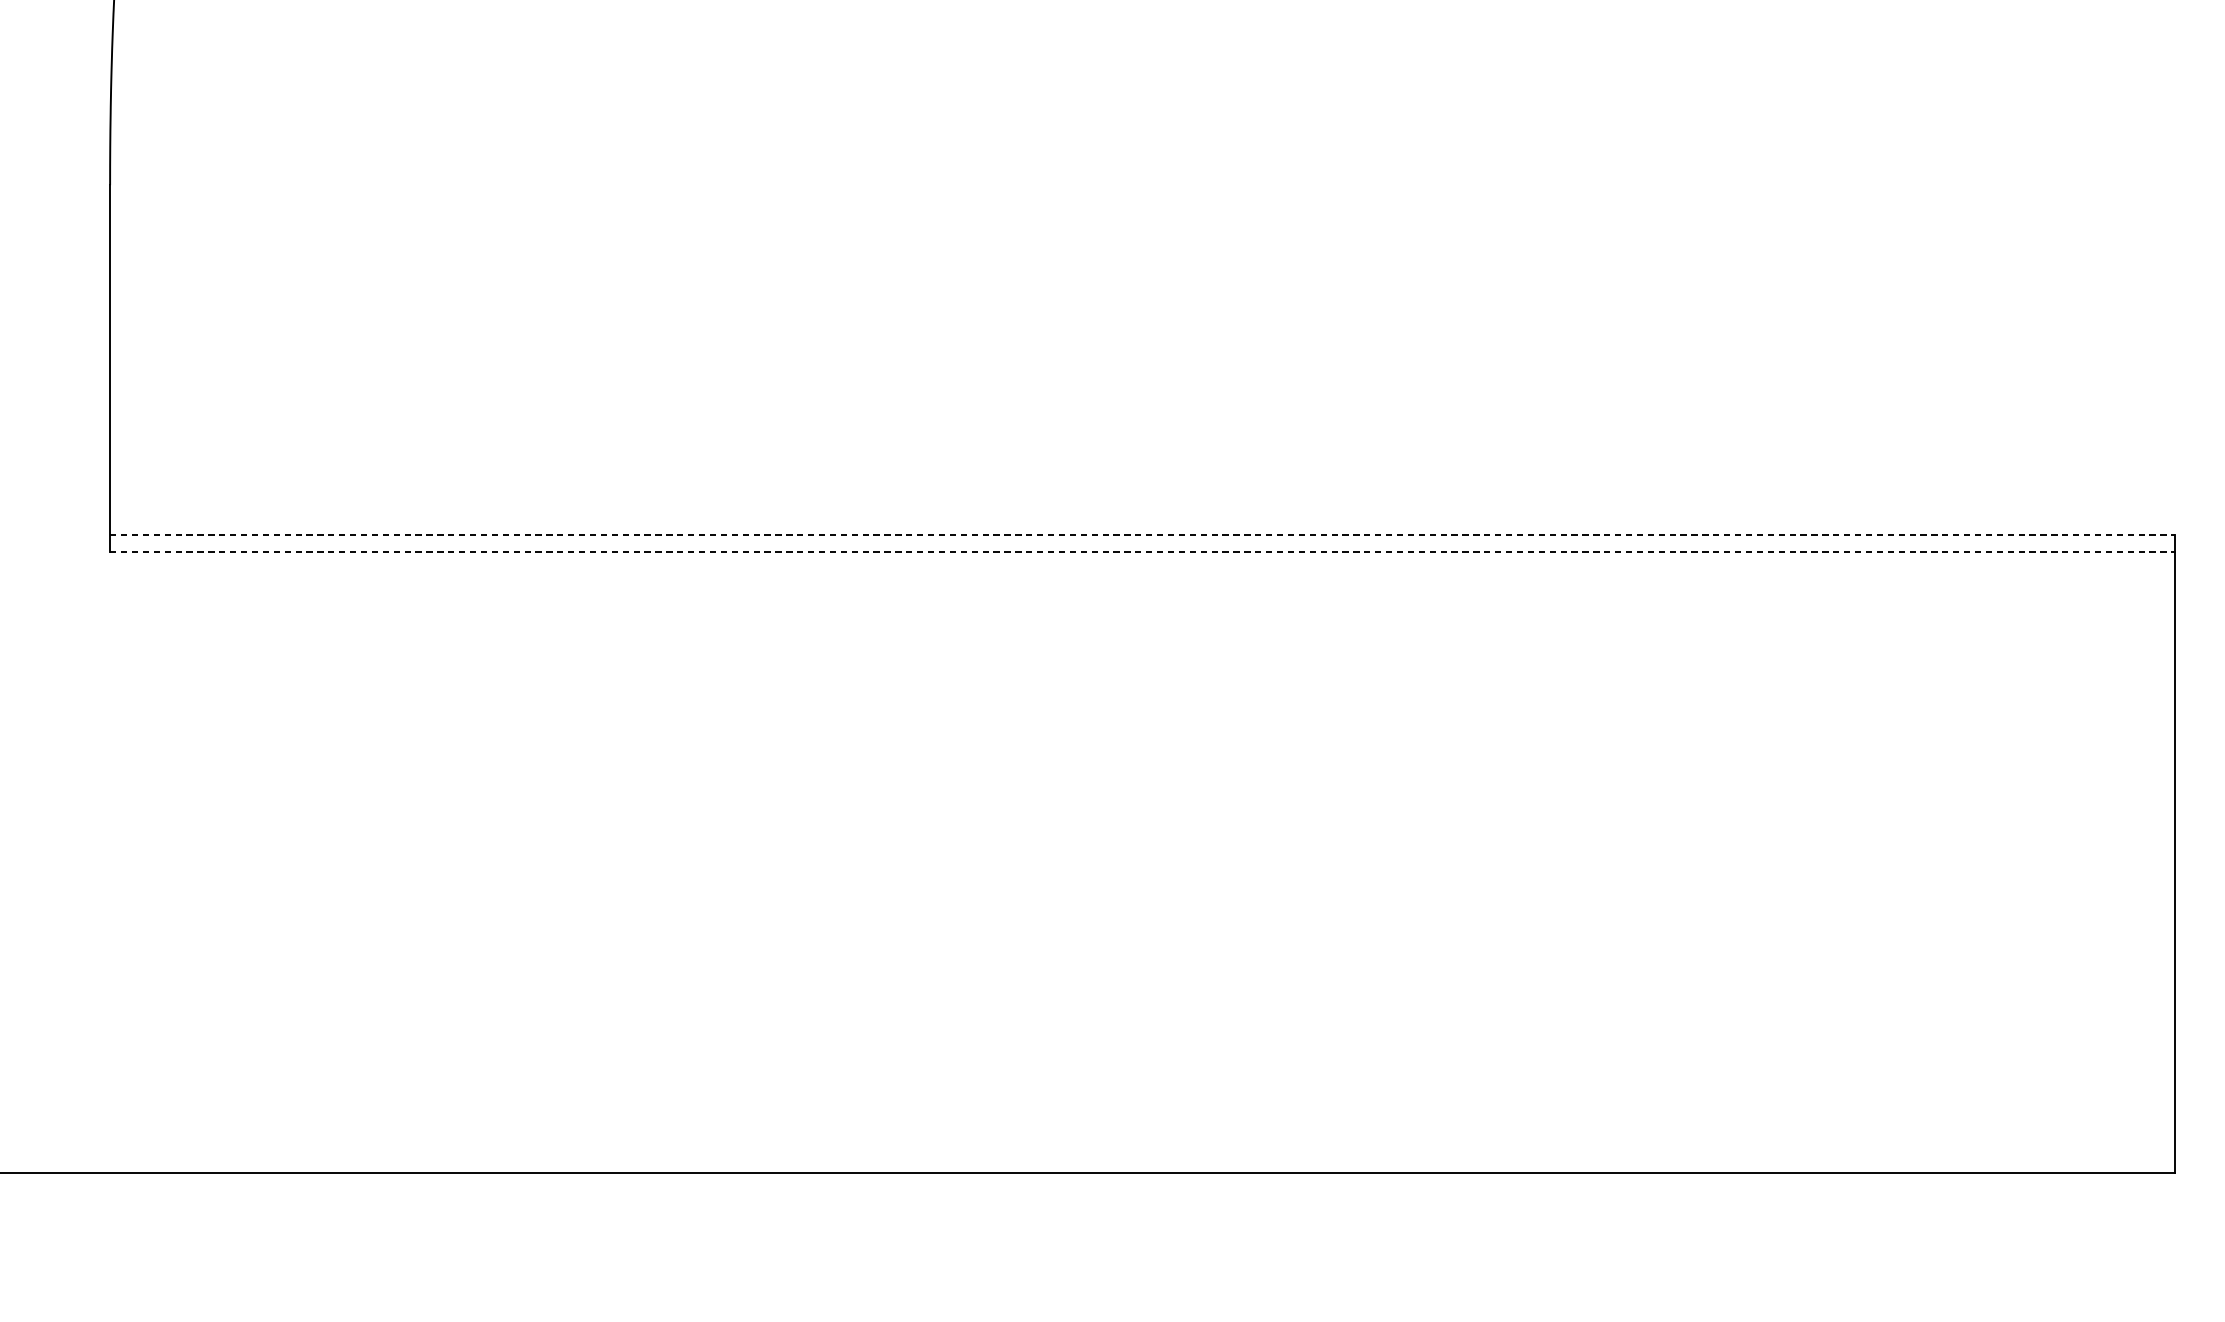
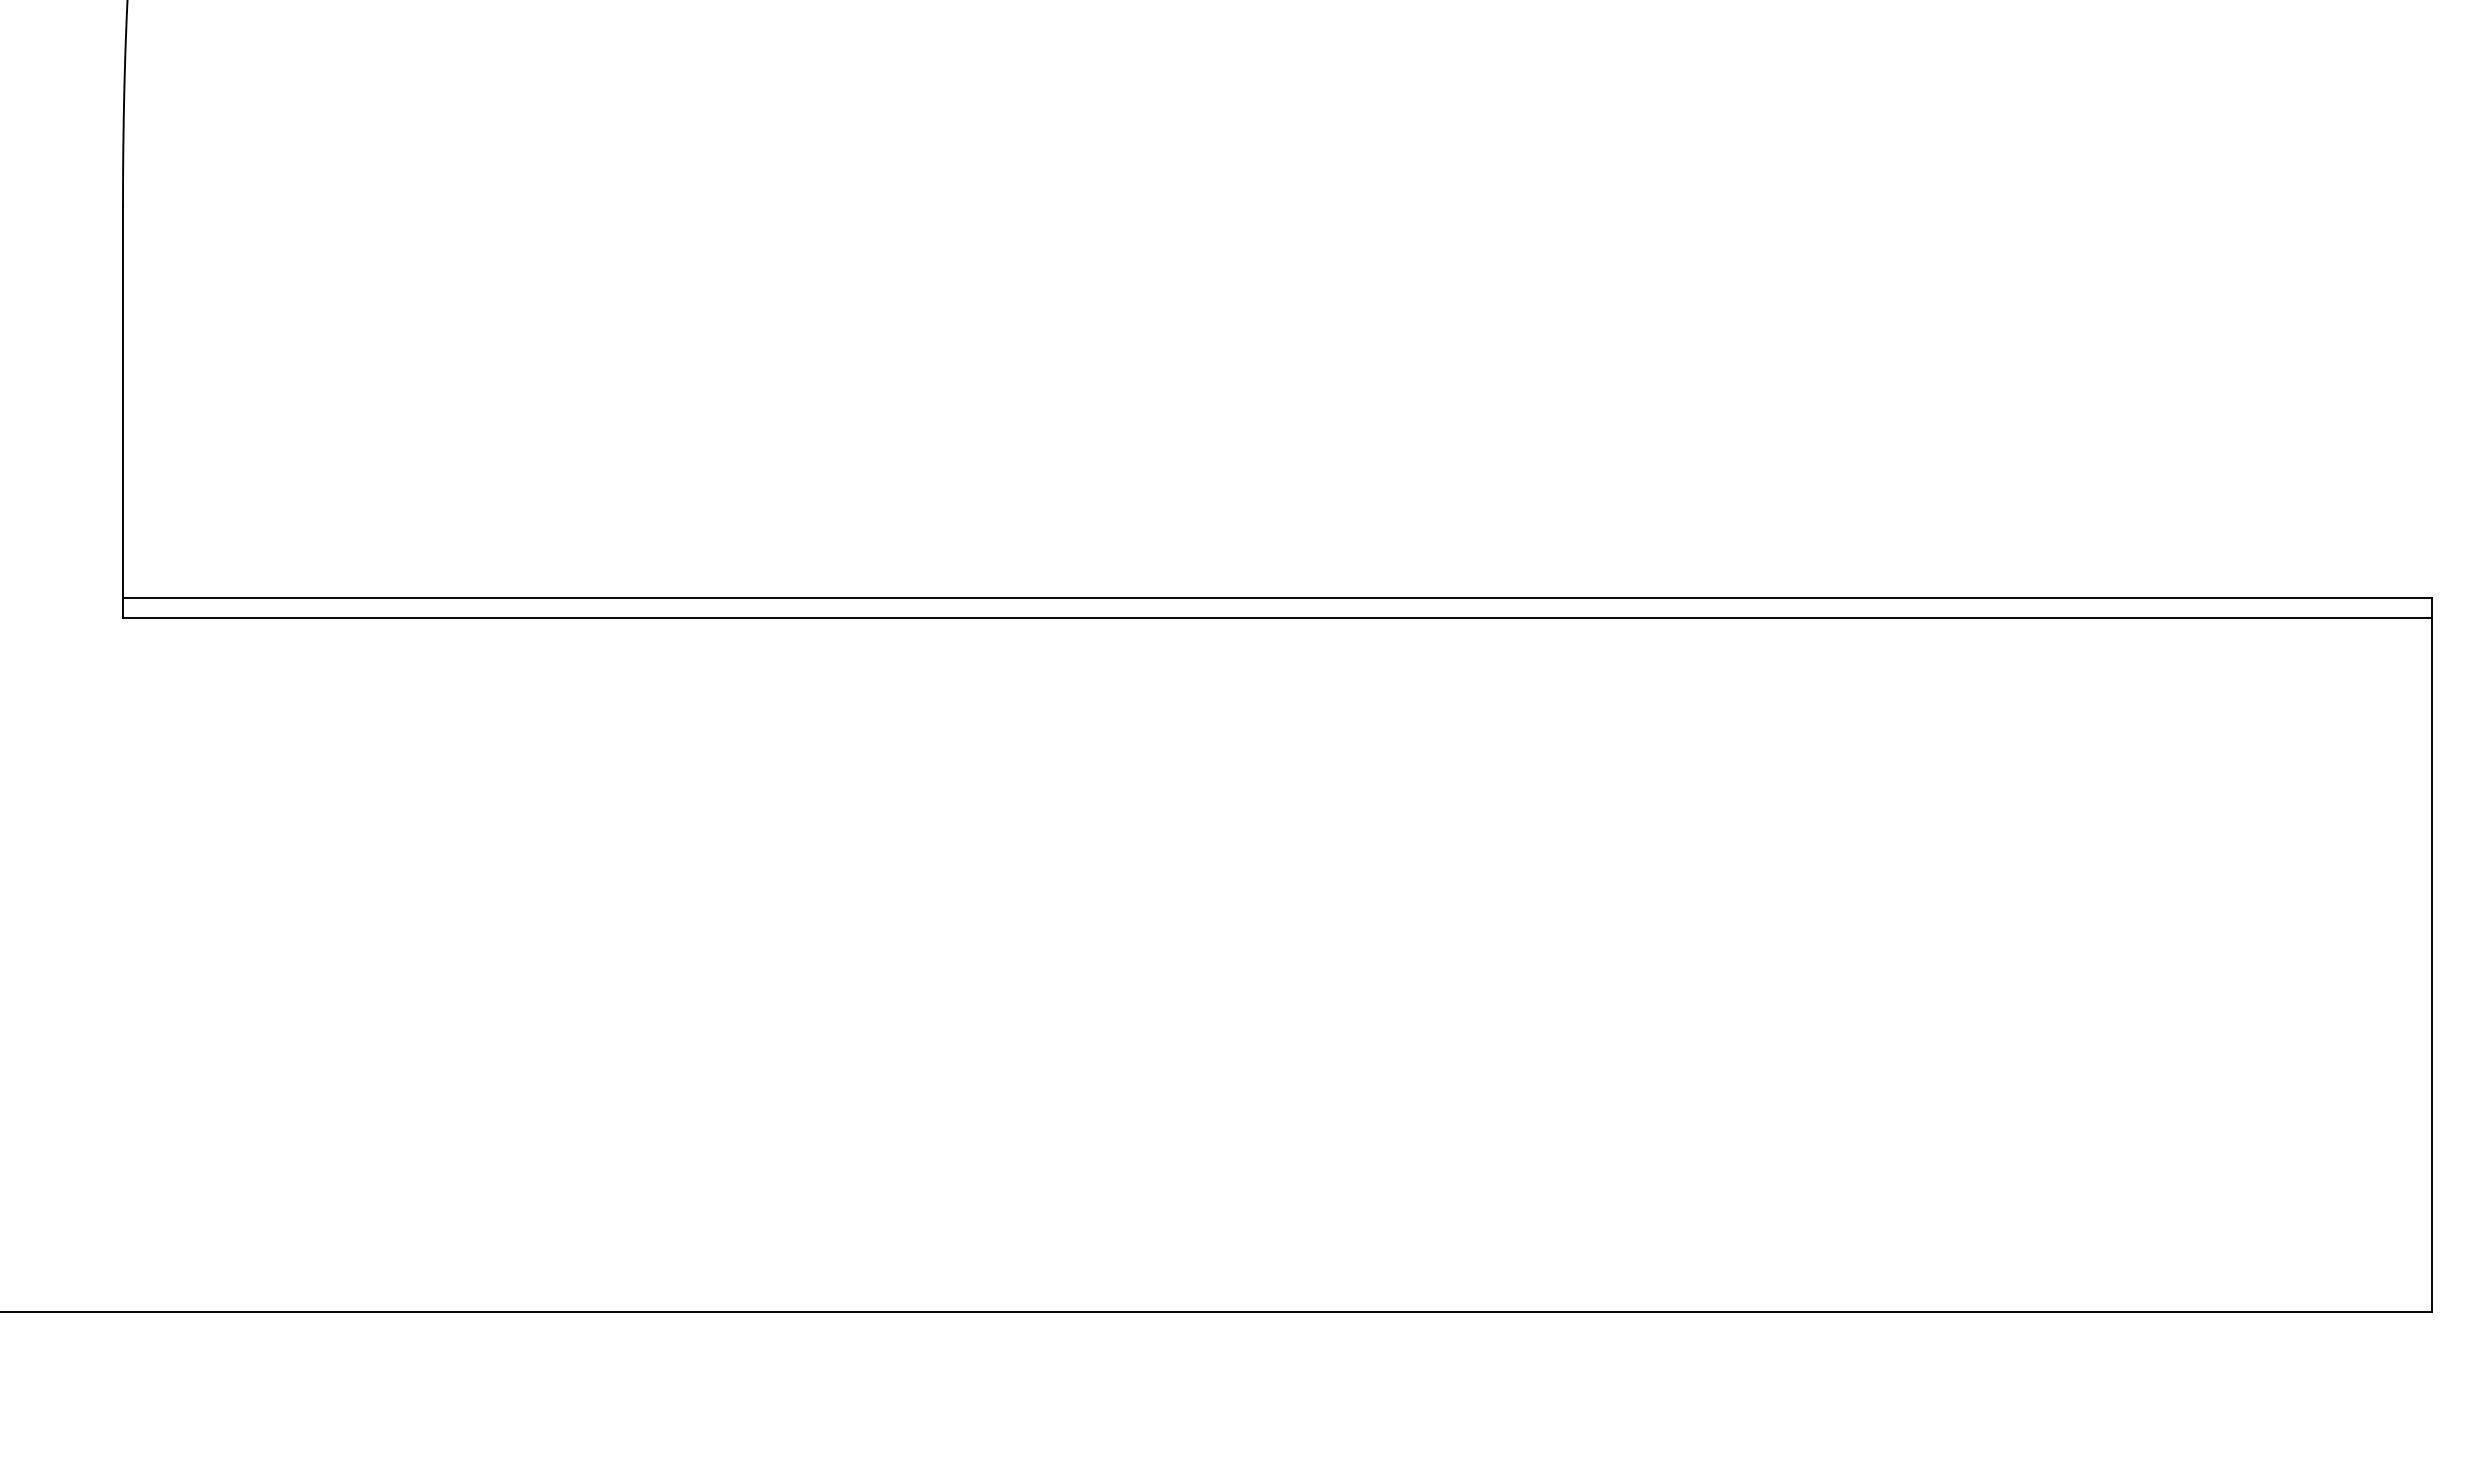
line: (1142, 534) -> (1277, 598), dashed -> solid
line: (1142, 552) -> (1277, 618), dashed -> solid

